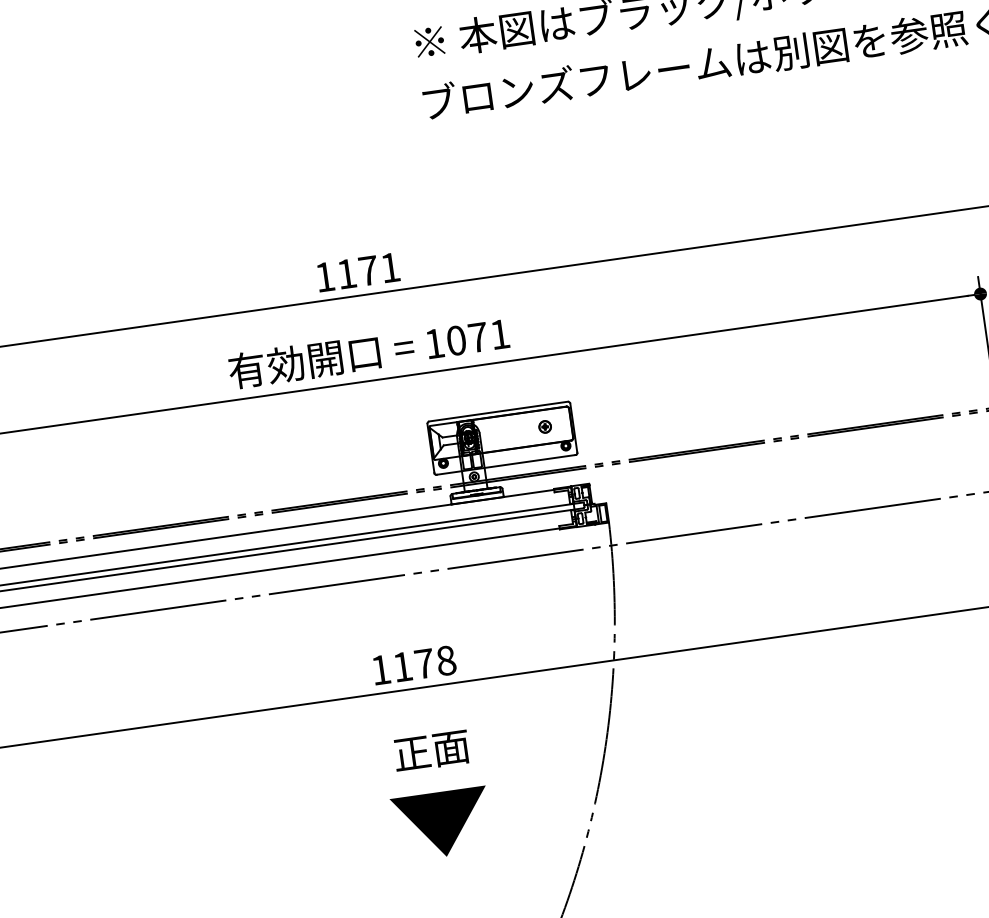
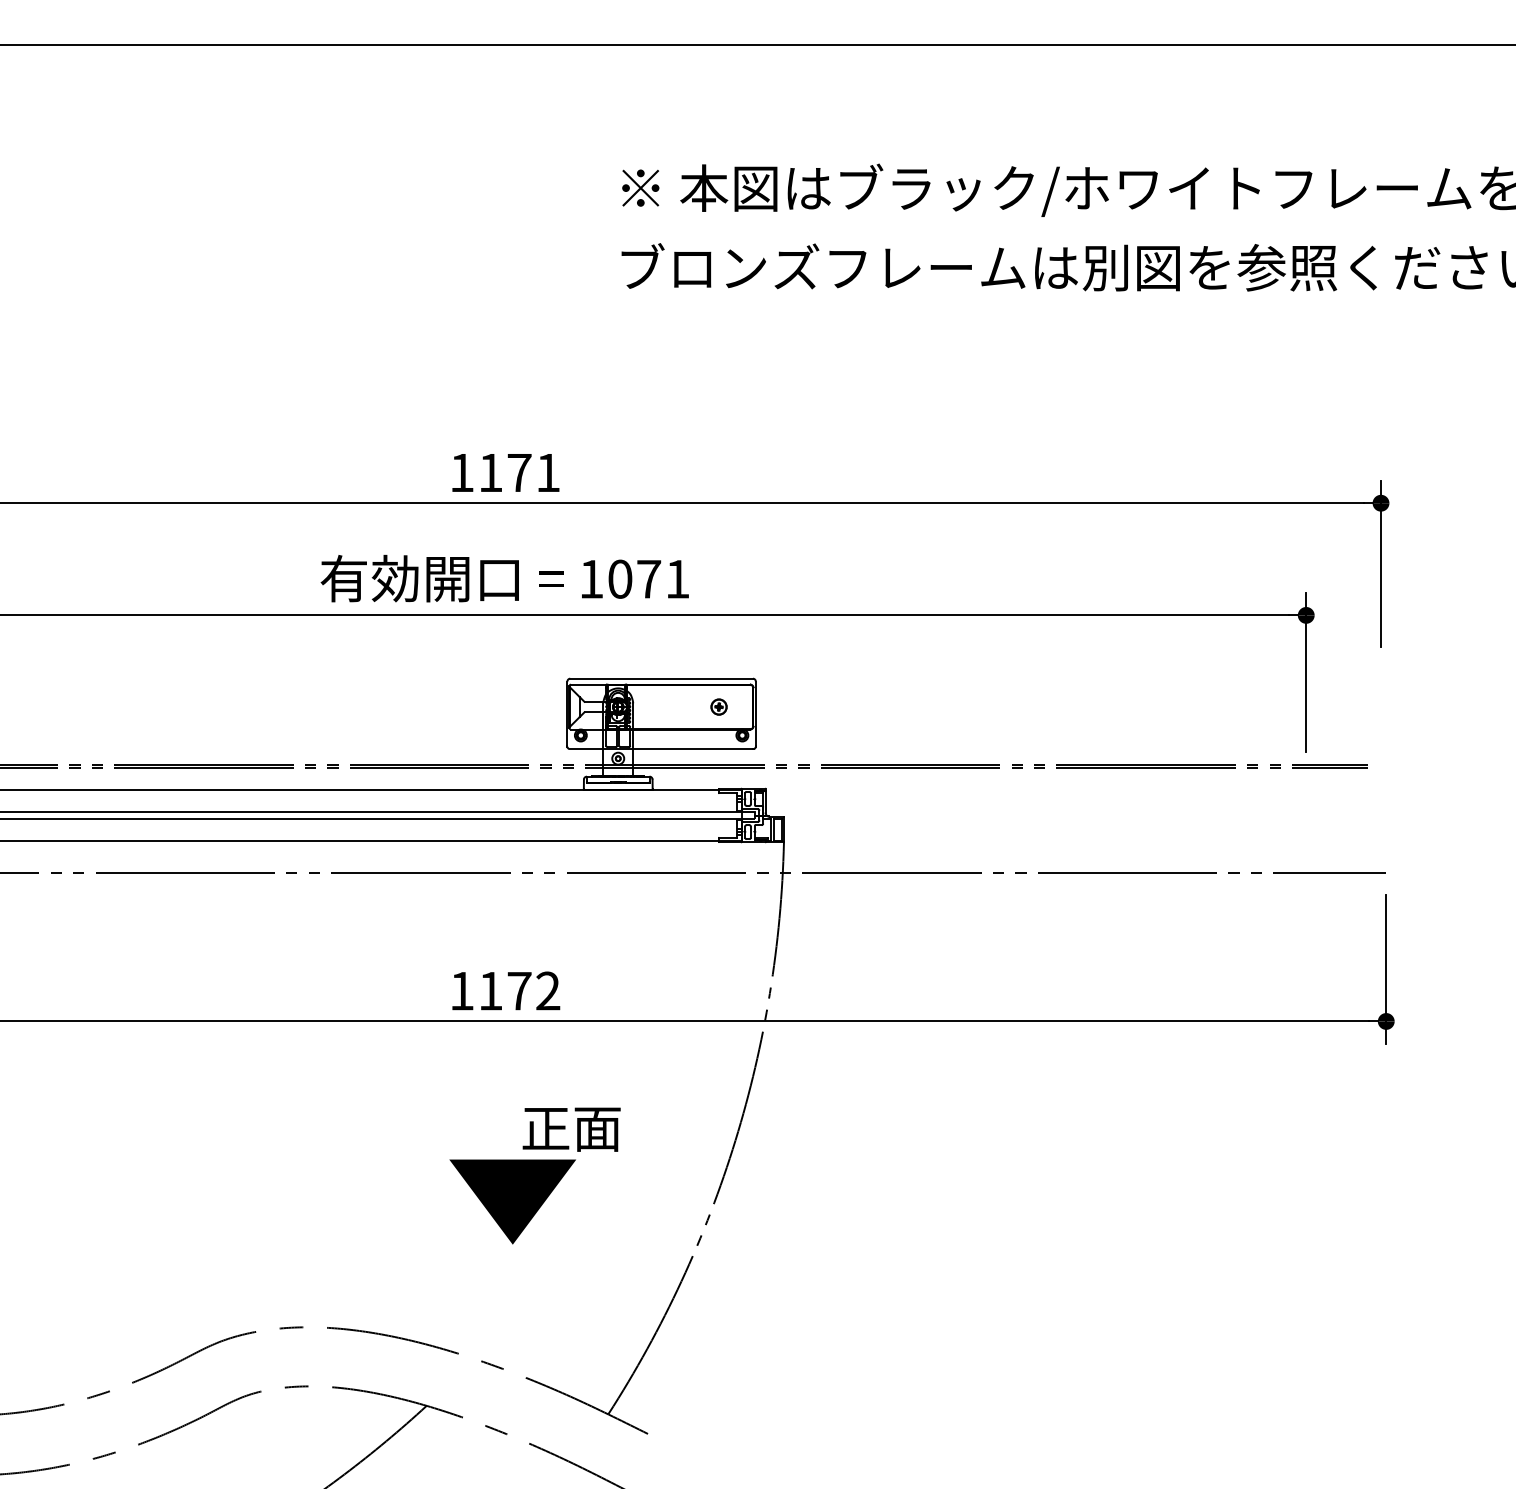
text: (446, 660) -> (548, 990), 1178 -> 1172
text: (431, 751) -> (571, 1129), moved

